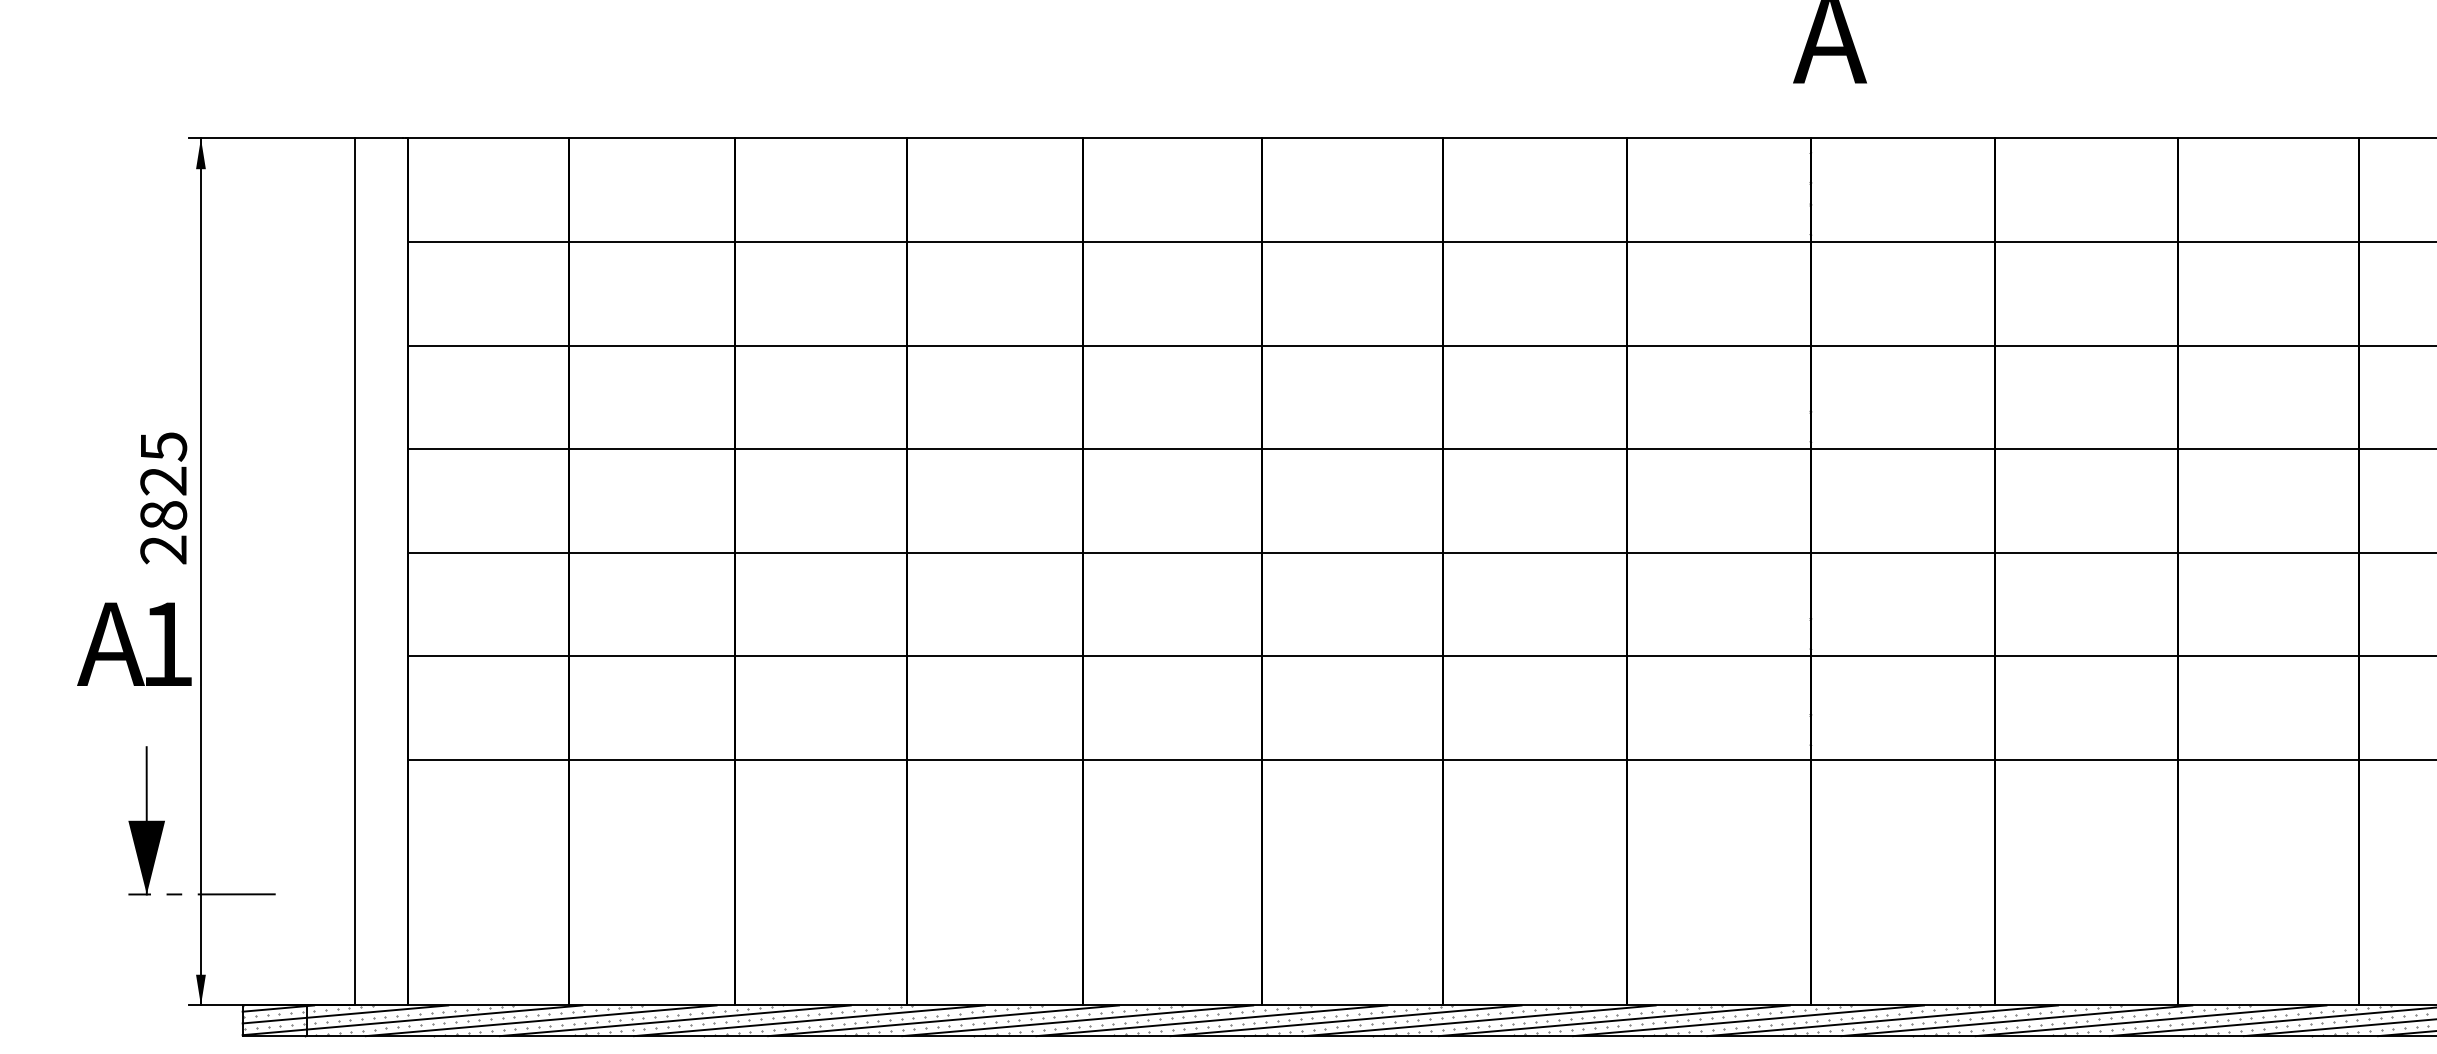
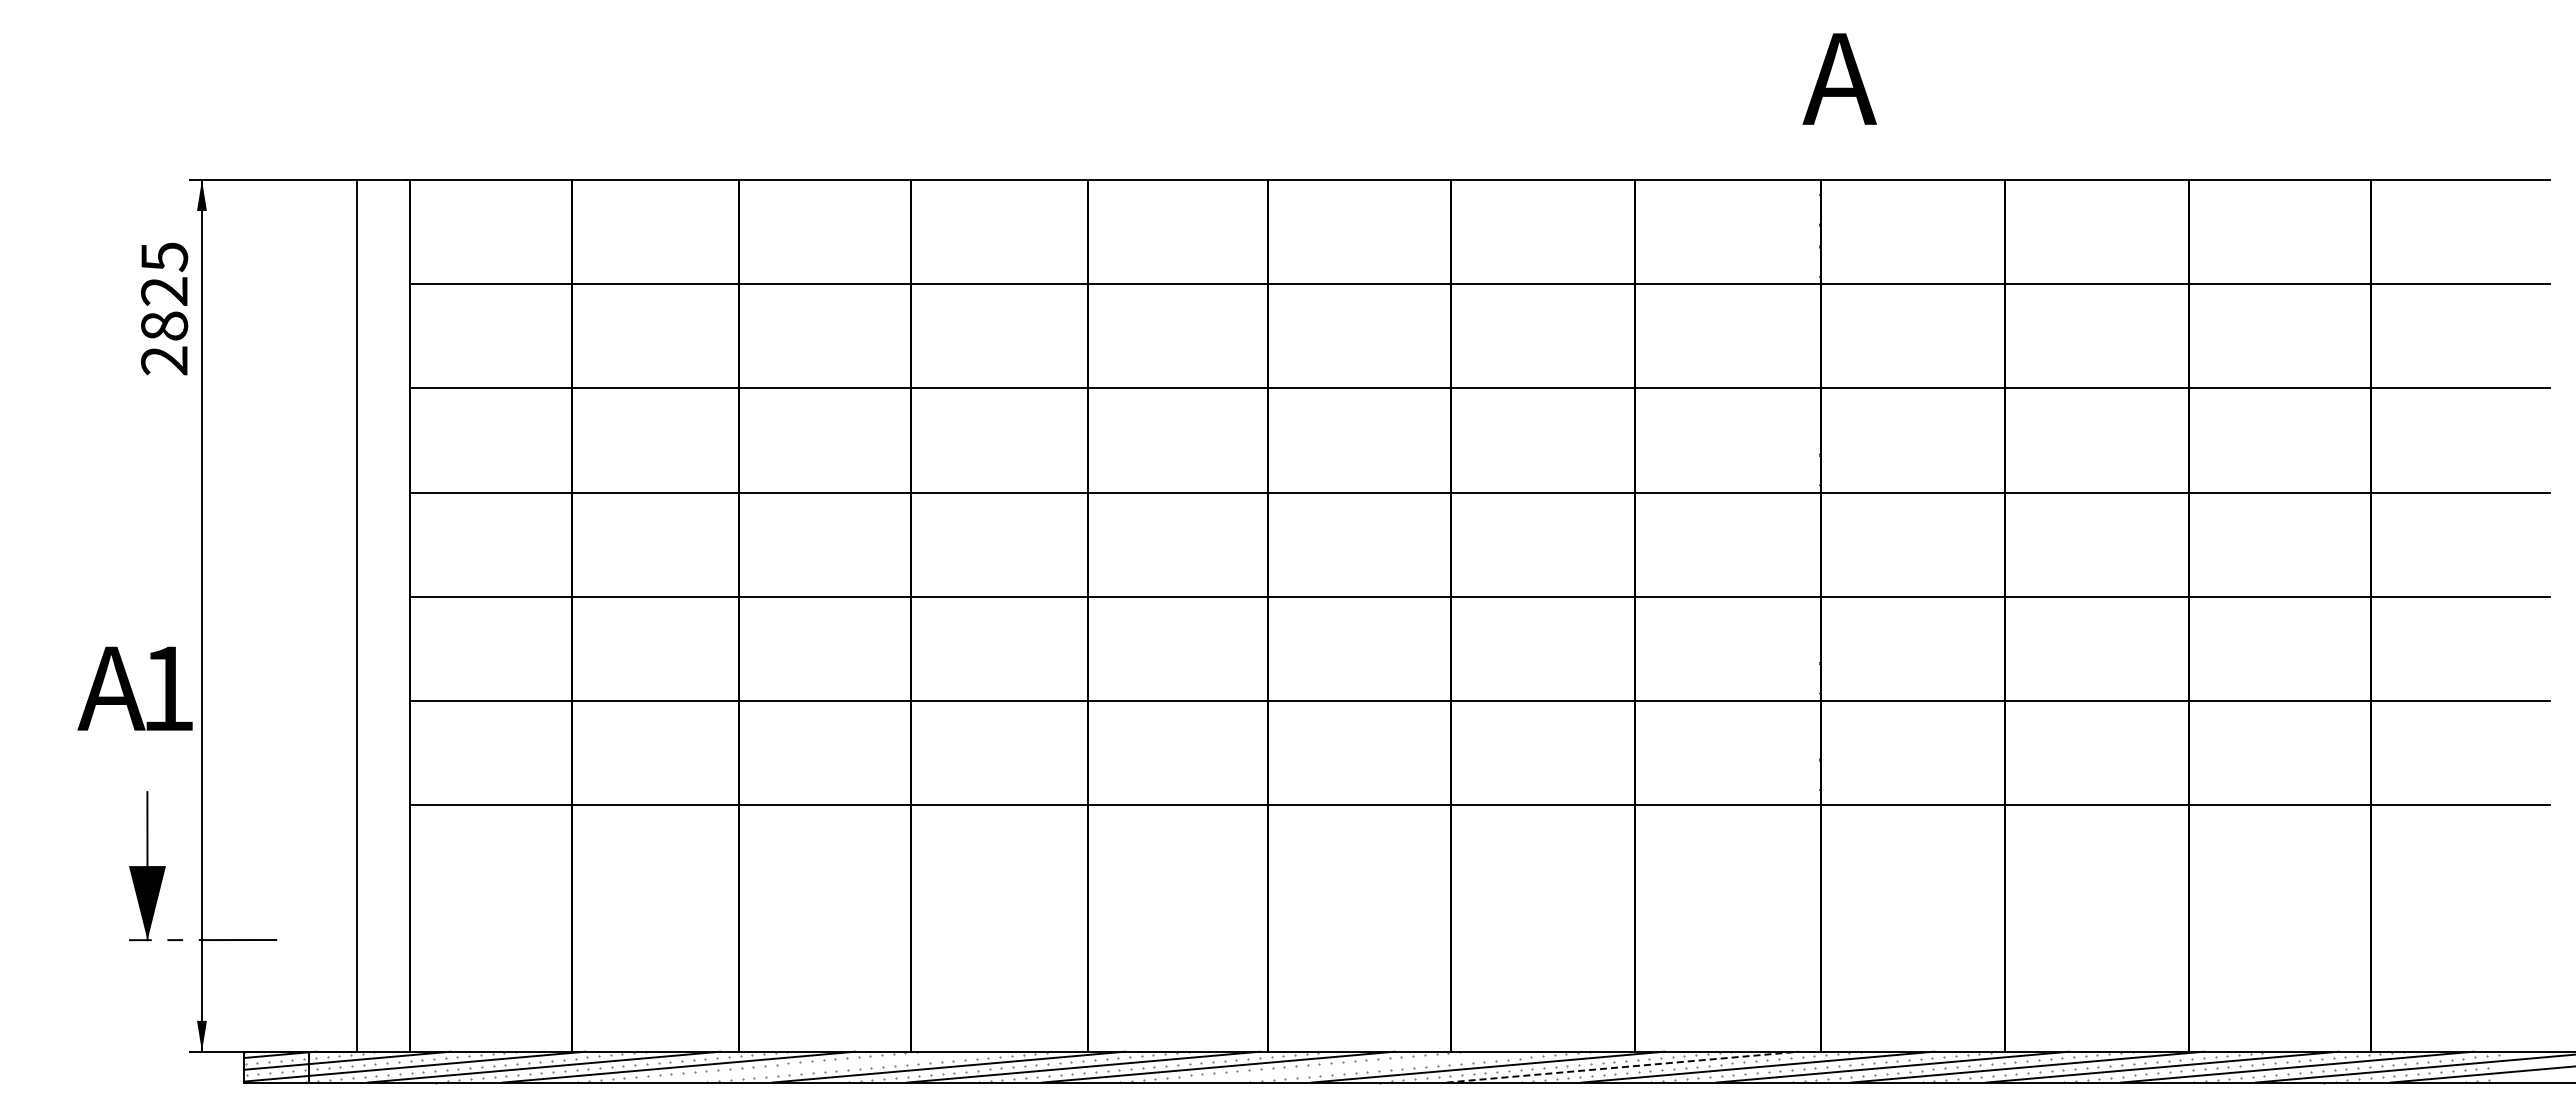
text: (163, 497) -> (164, 308), moved
line: (809, 1020) -> (813, 1066), removed
line: (1345, 1020) -> (1352, 1066), removed
line: (1613, 1021) -> (1622, 1067), solid -> dashed

